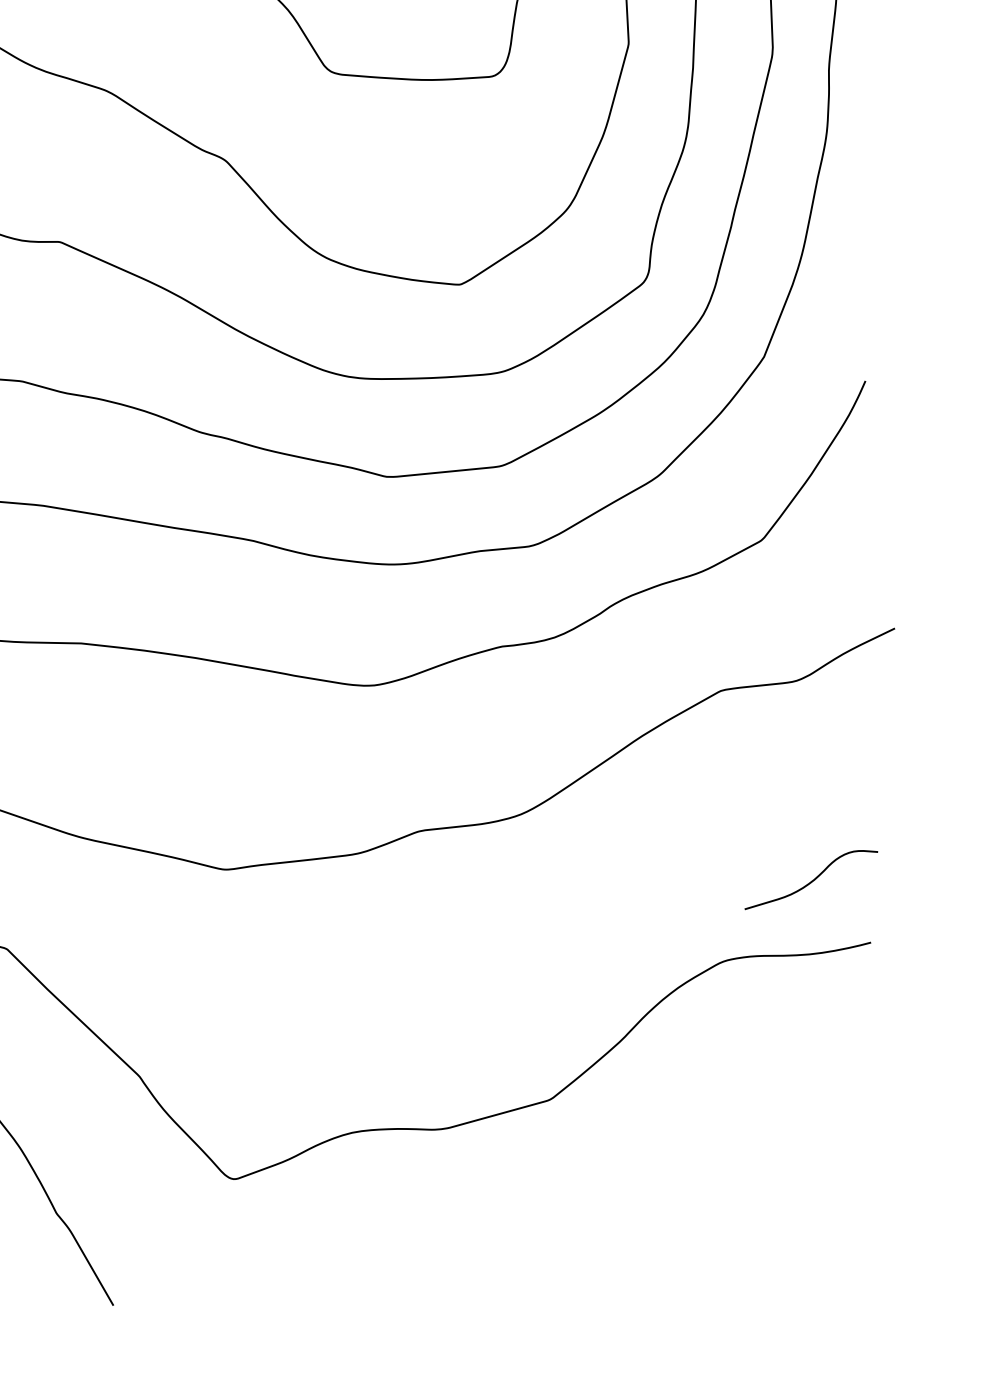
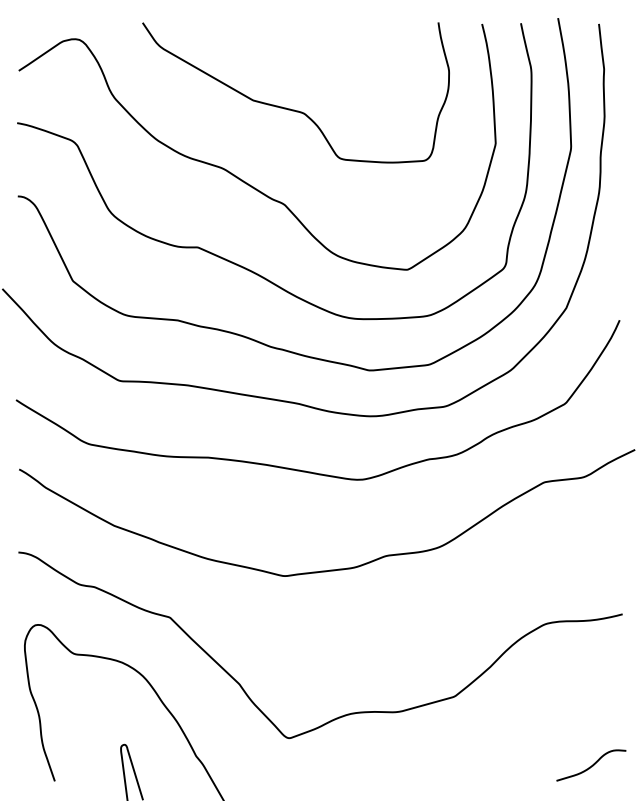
curve: (811, 879) -> (591, 765), moved

